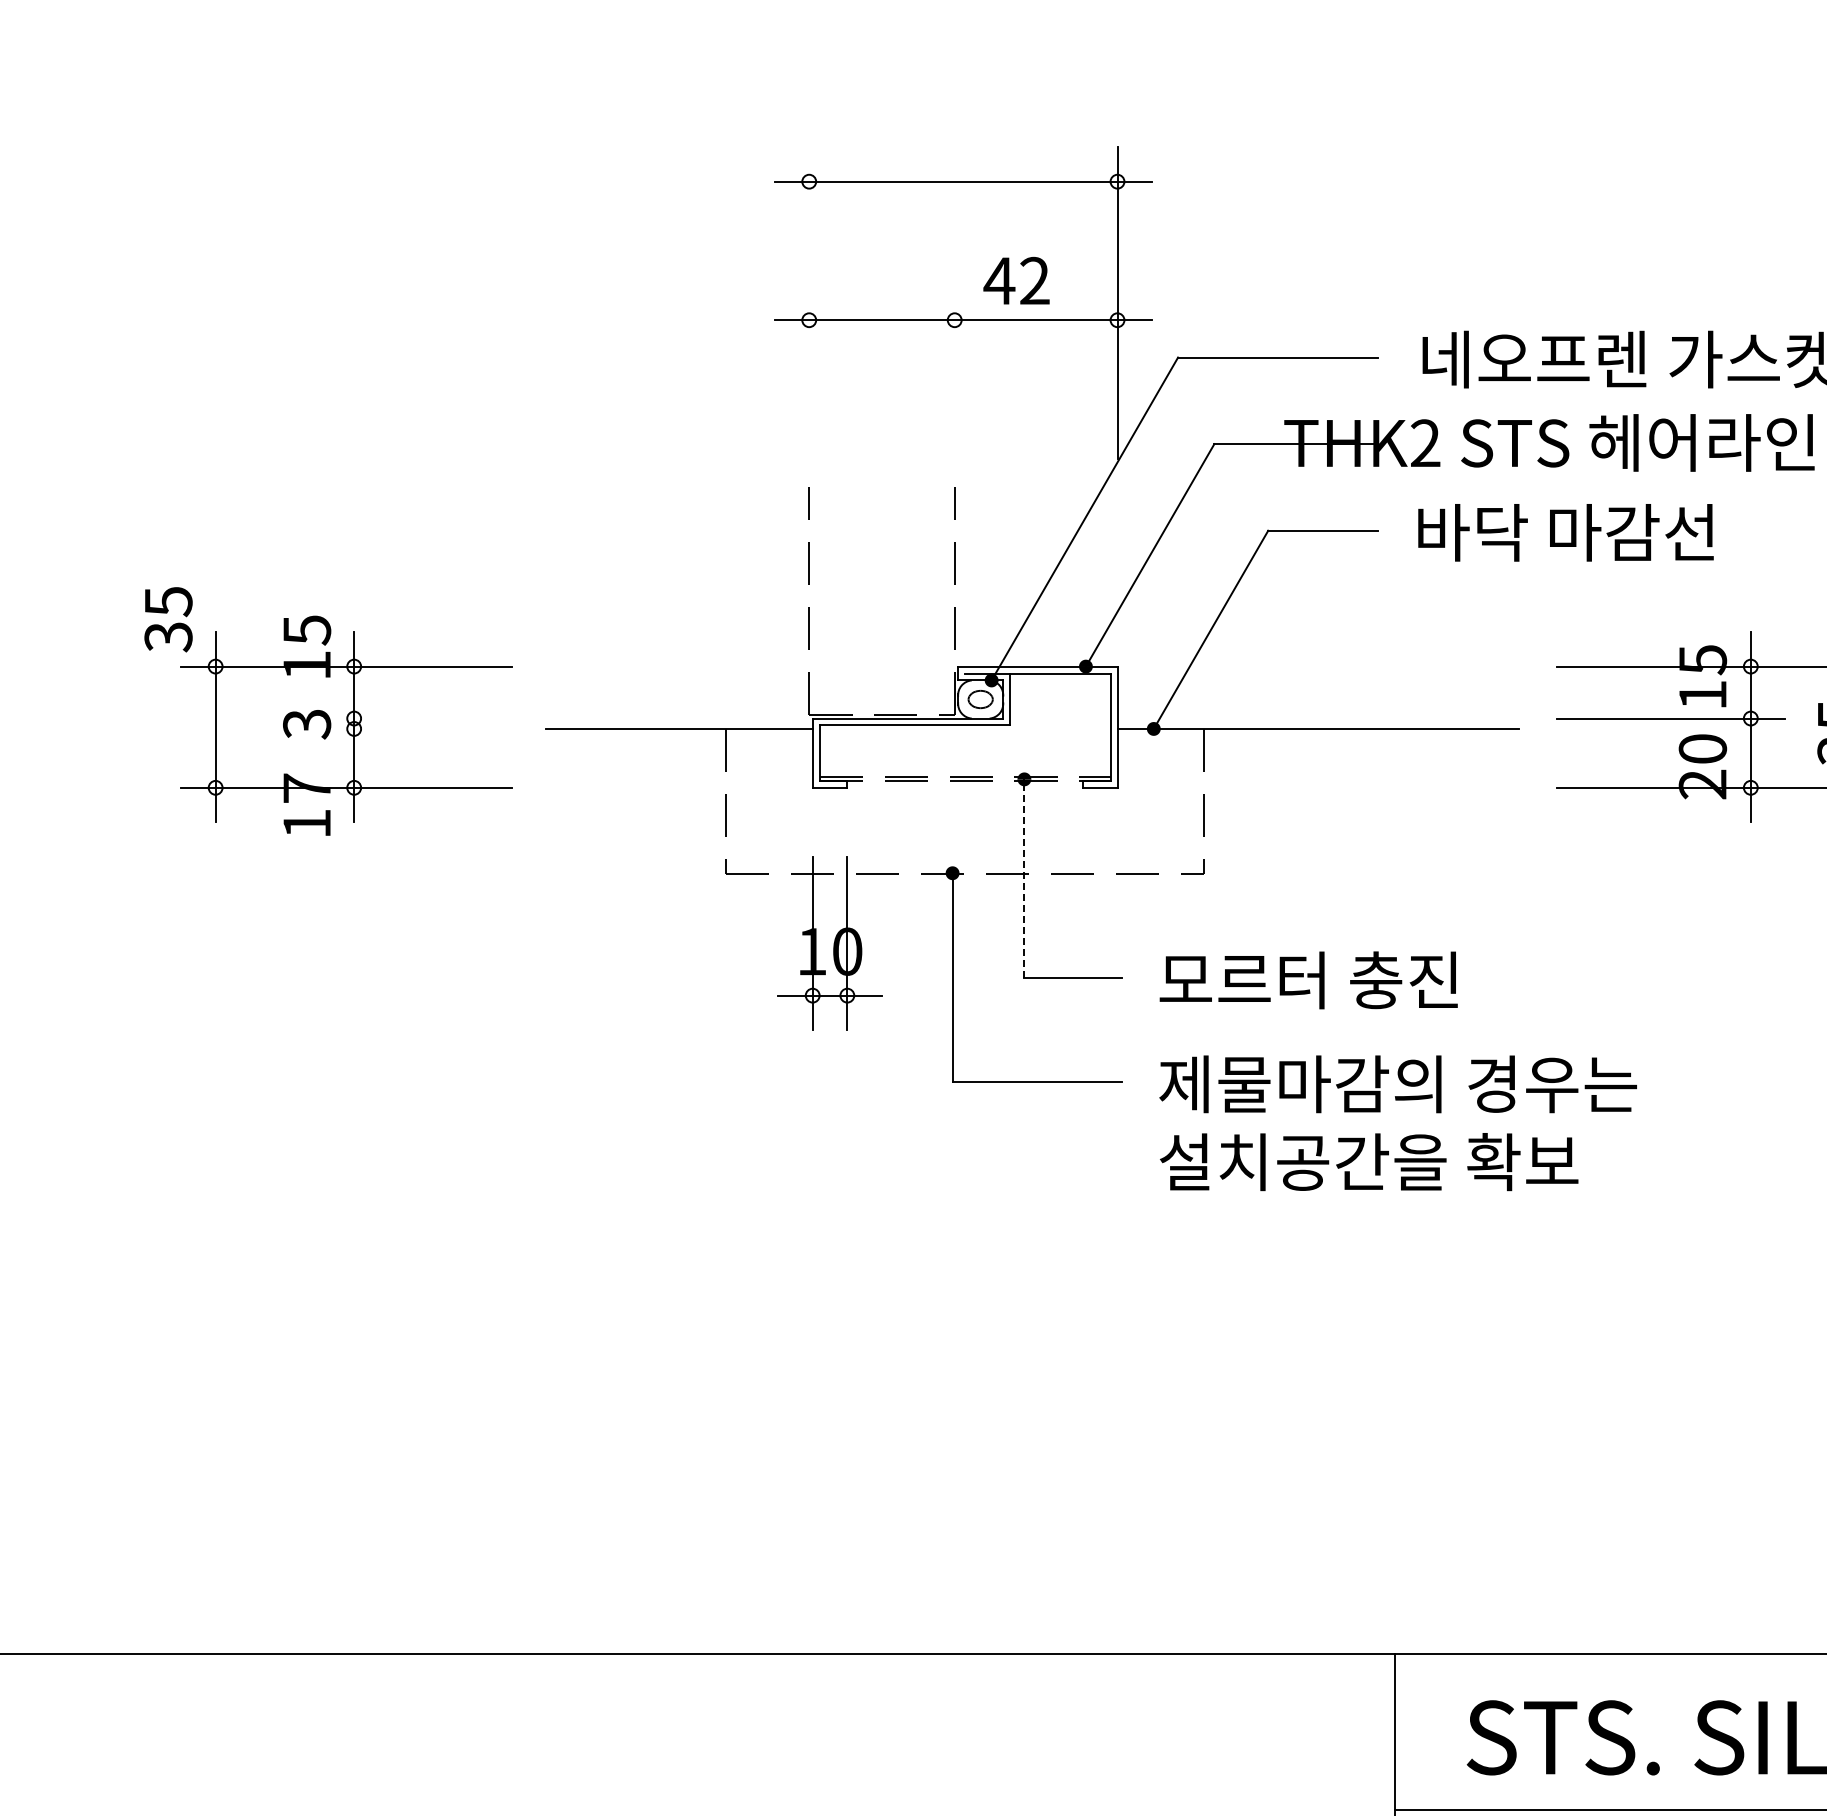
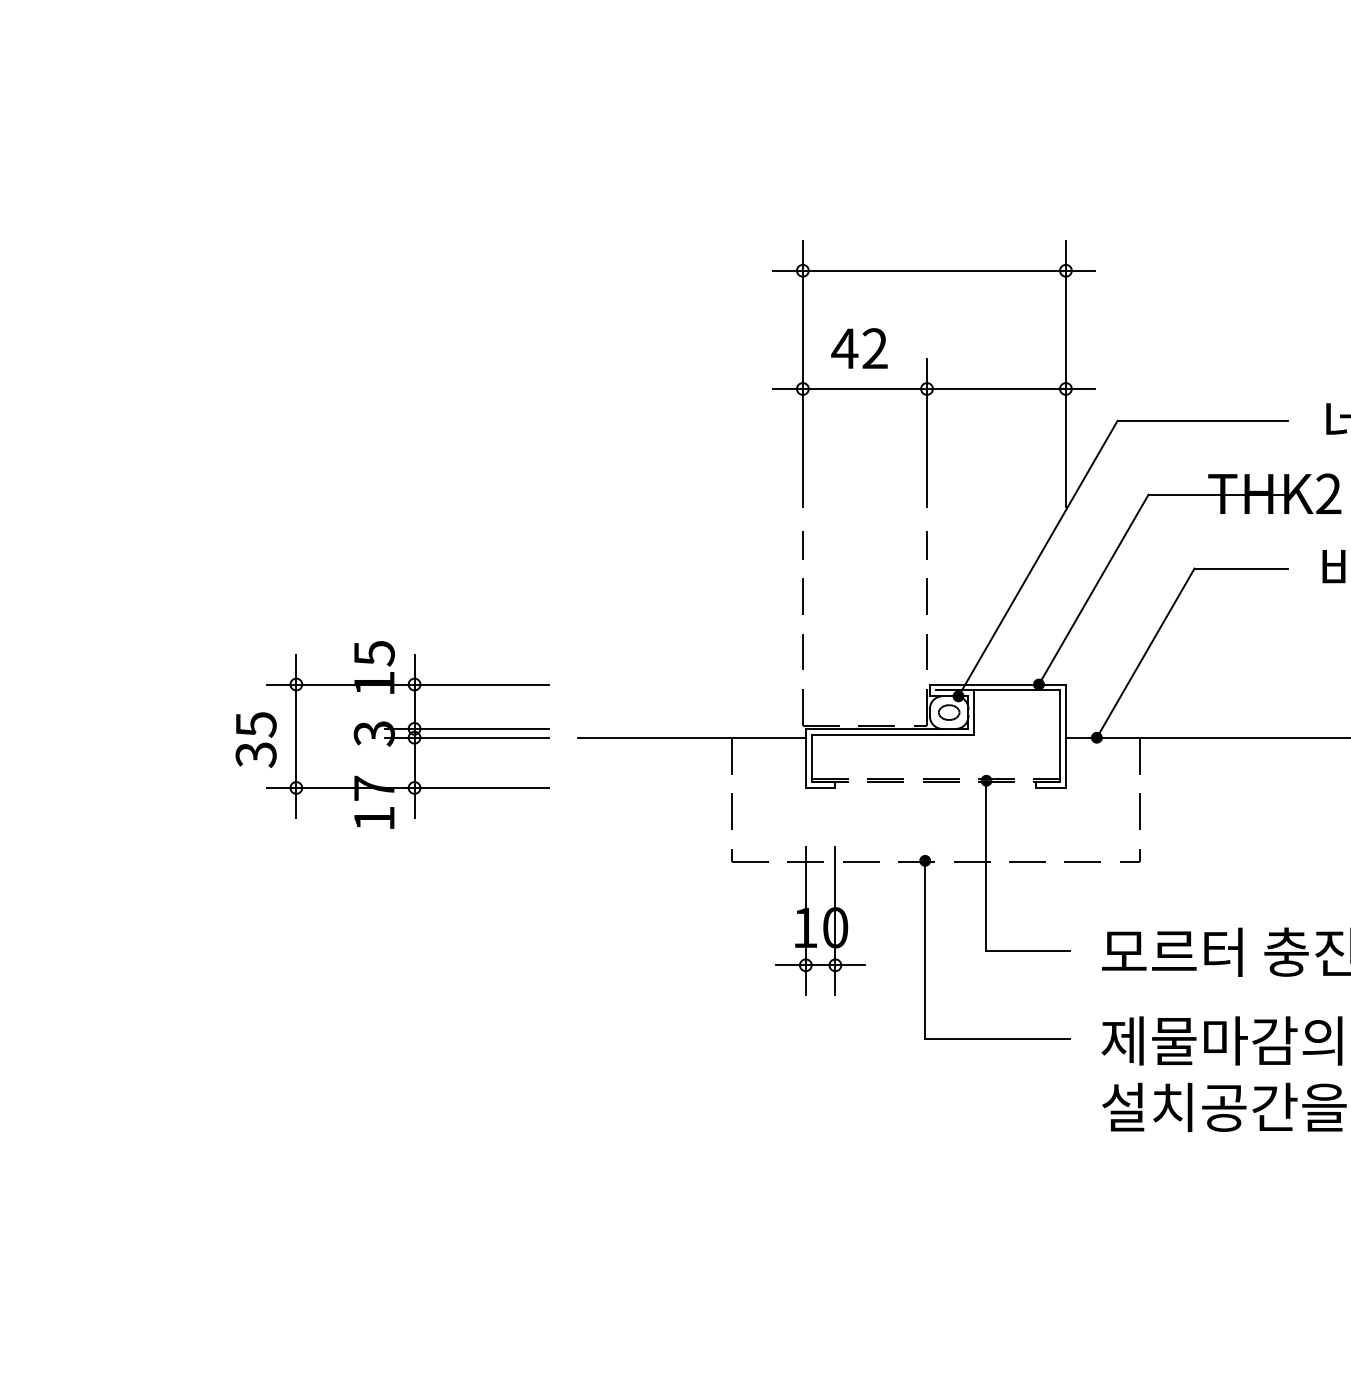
text: (1016, 280) -> (859, 348), moved
line: (809, 302) -> (803, 373), added
line: (954, 371) -> (926, 432), added
text: (168, 619) -> (256, 739), moved
line: (415, 718) -> (466, 728), added
line: (415, 728) -> (466, 737), added
line: (1024, 878) -> (986, 865), dashed -> solid

